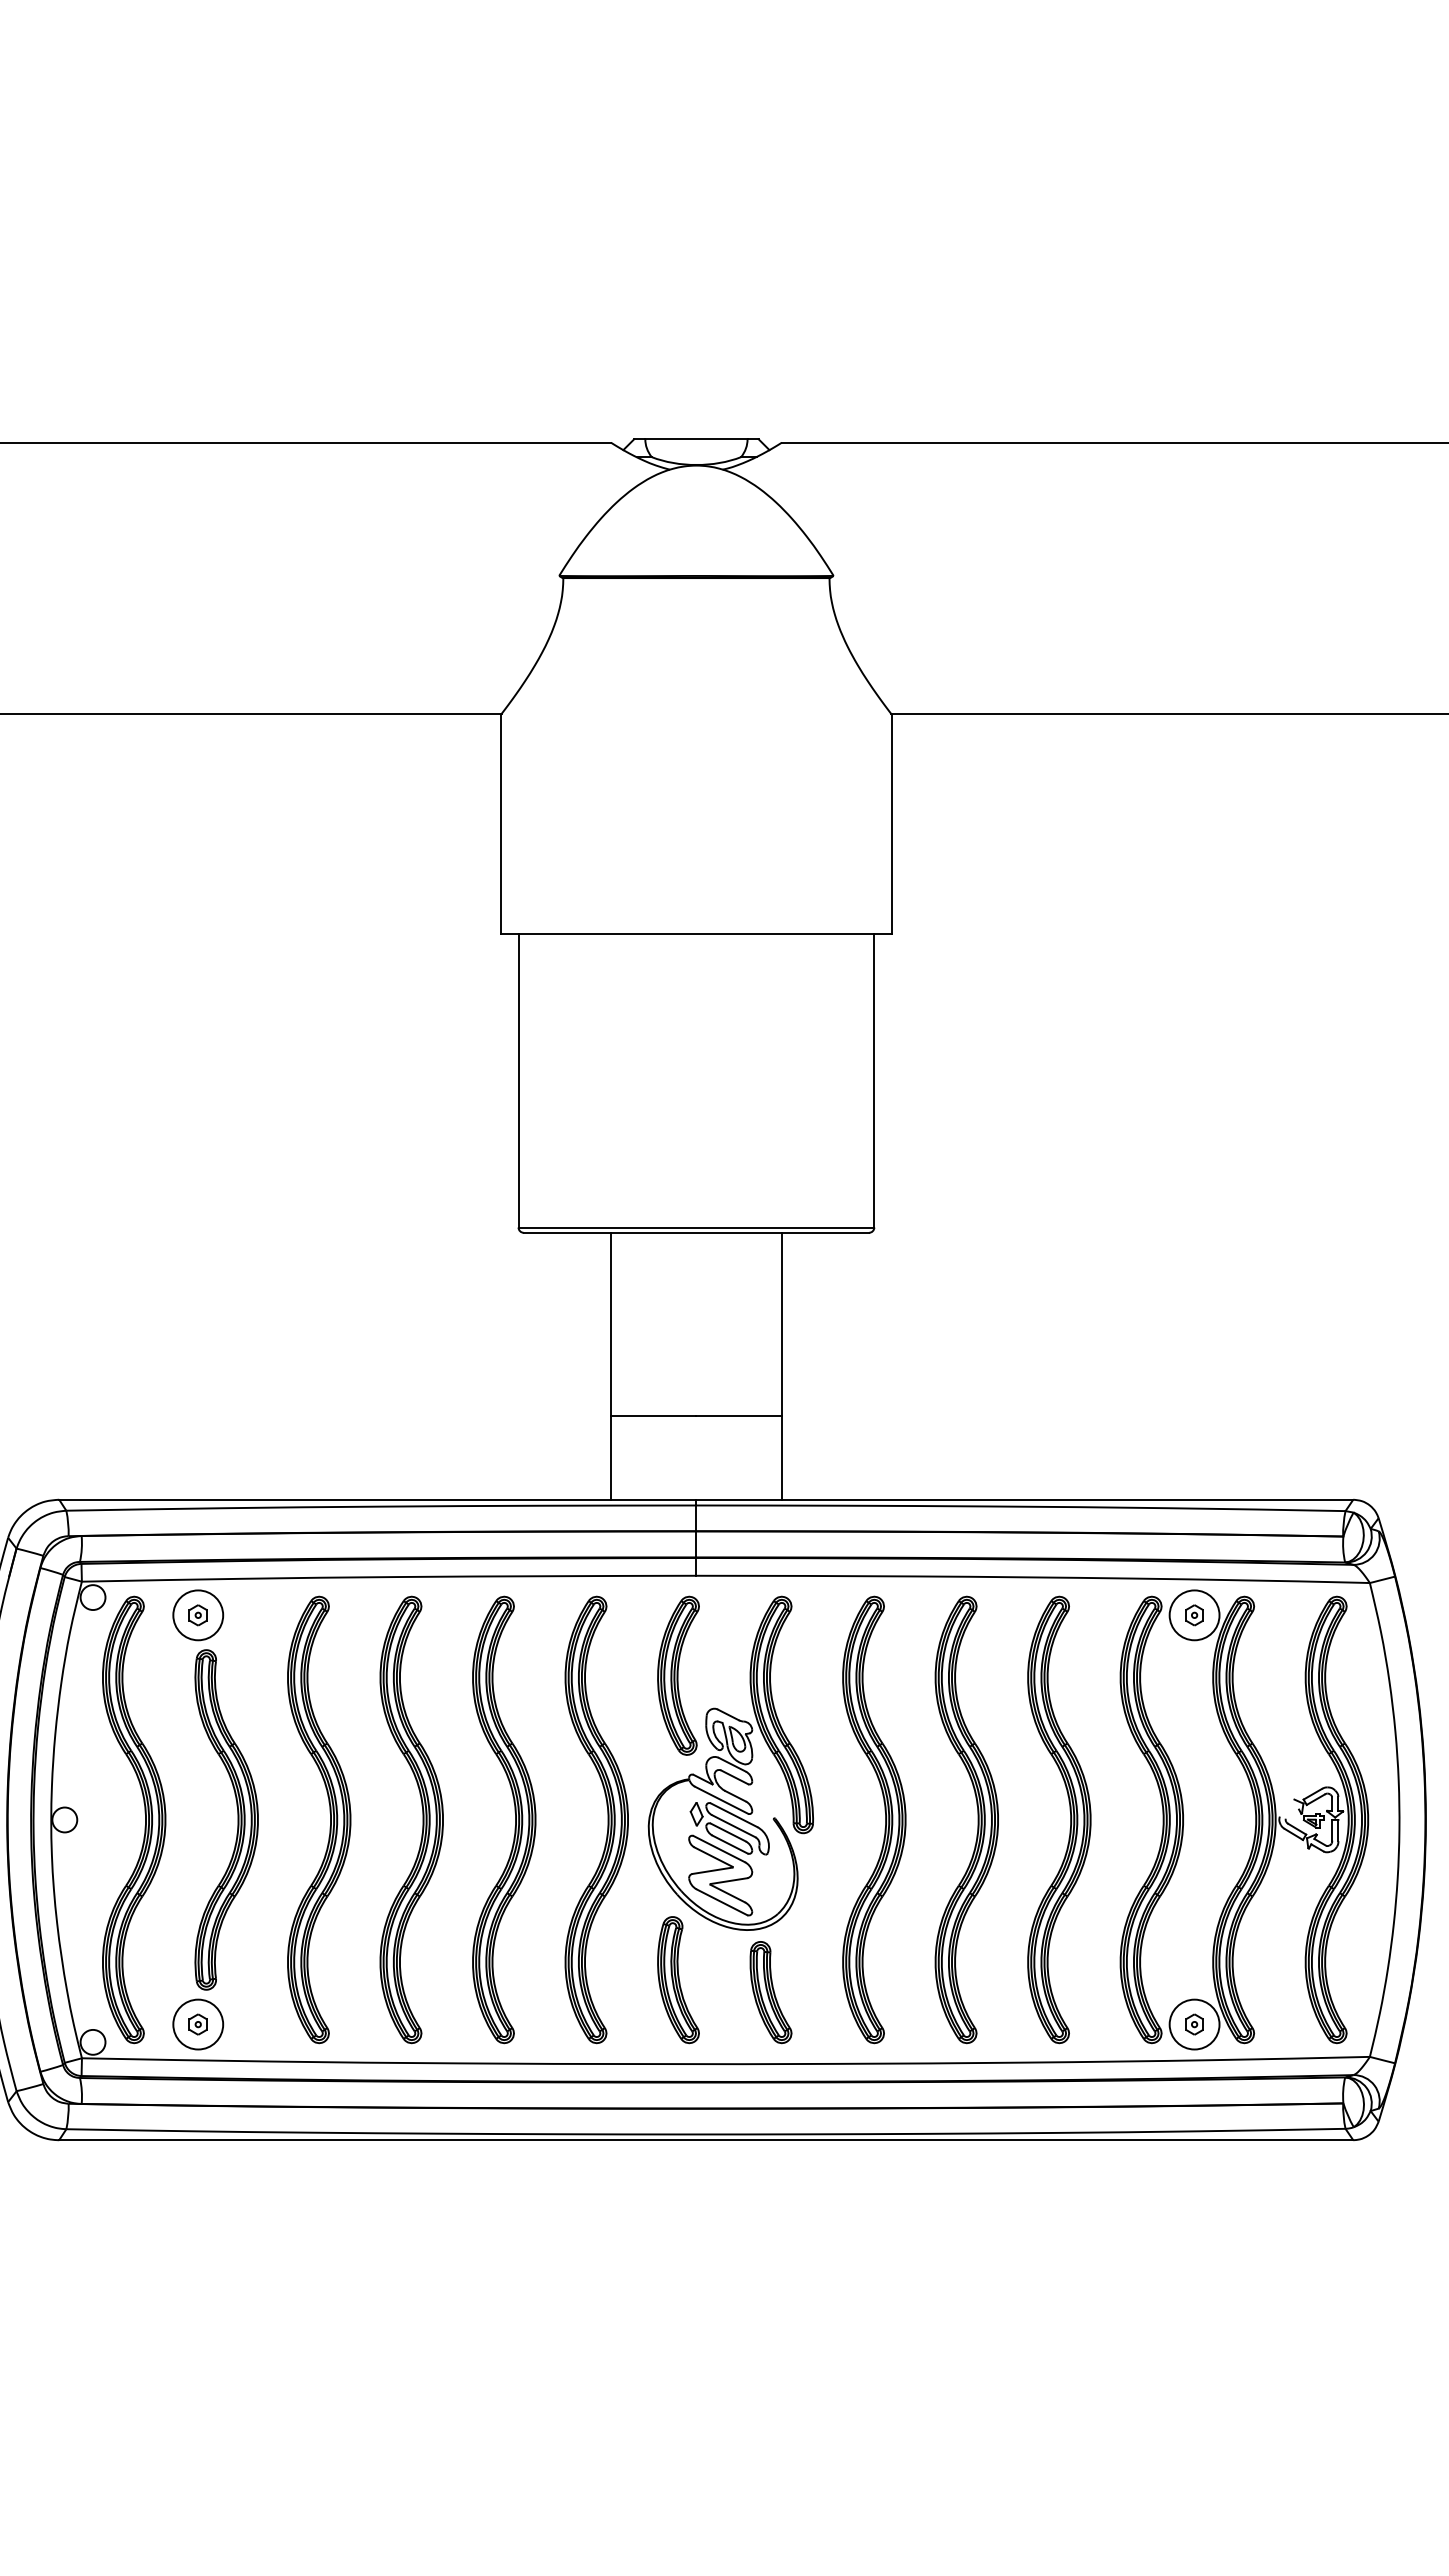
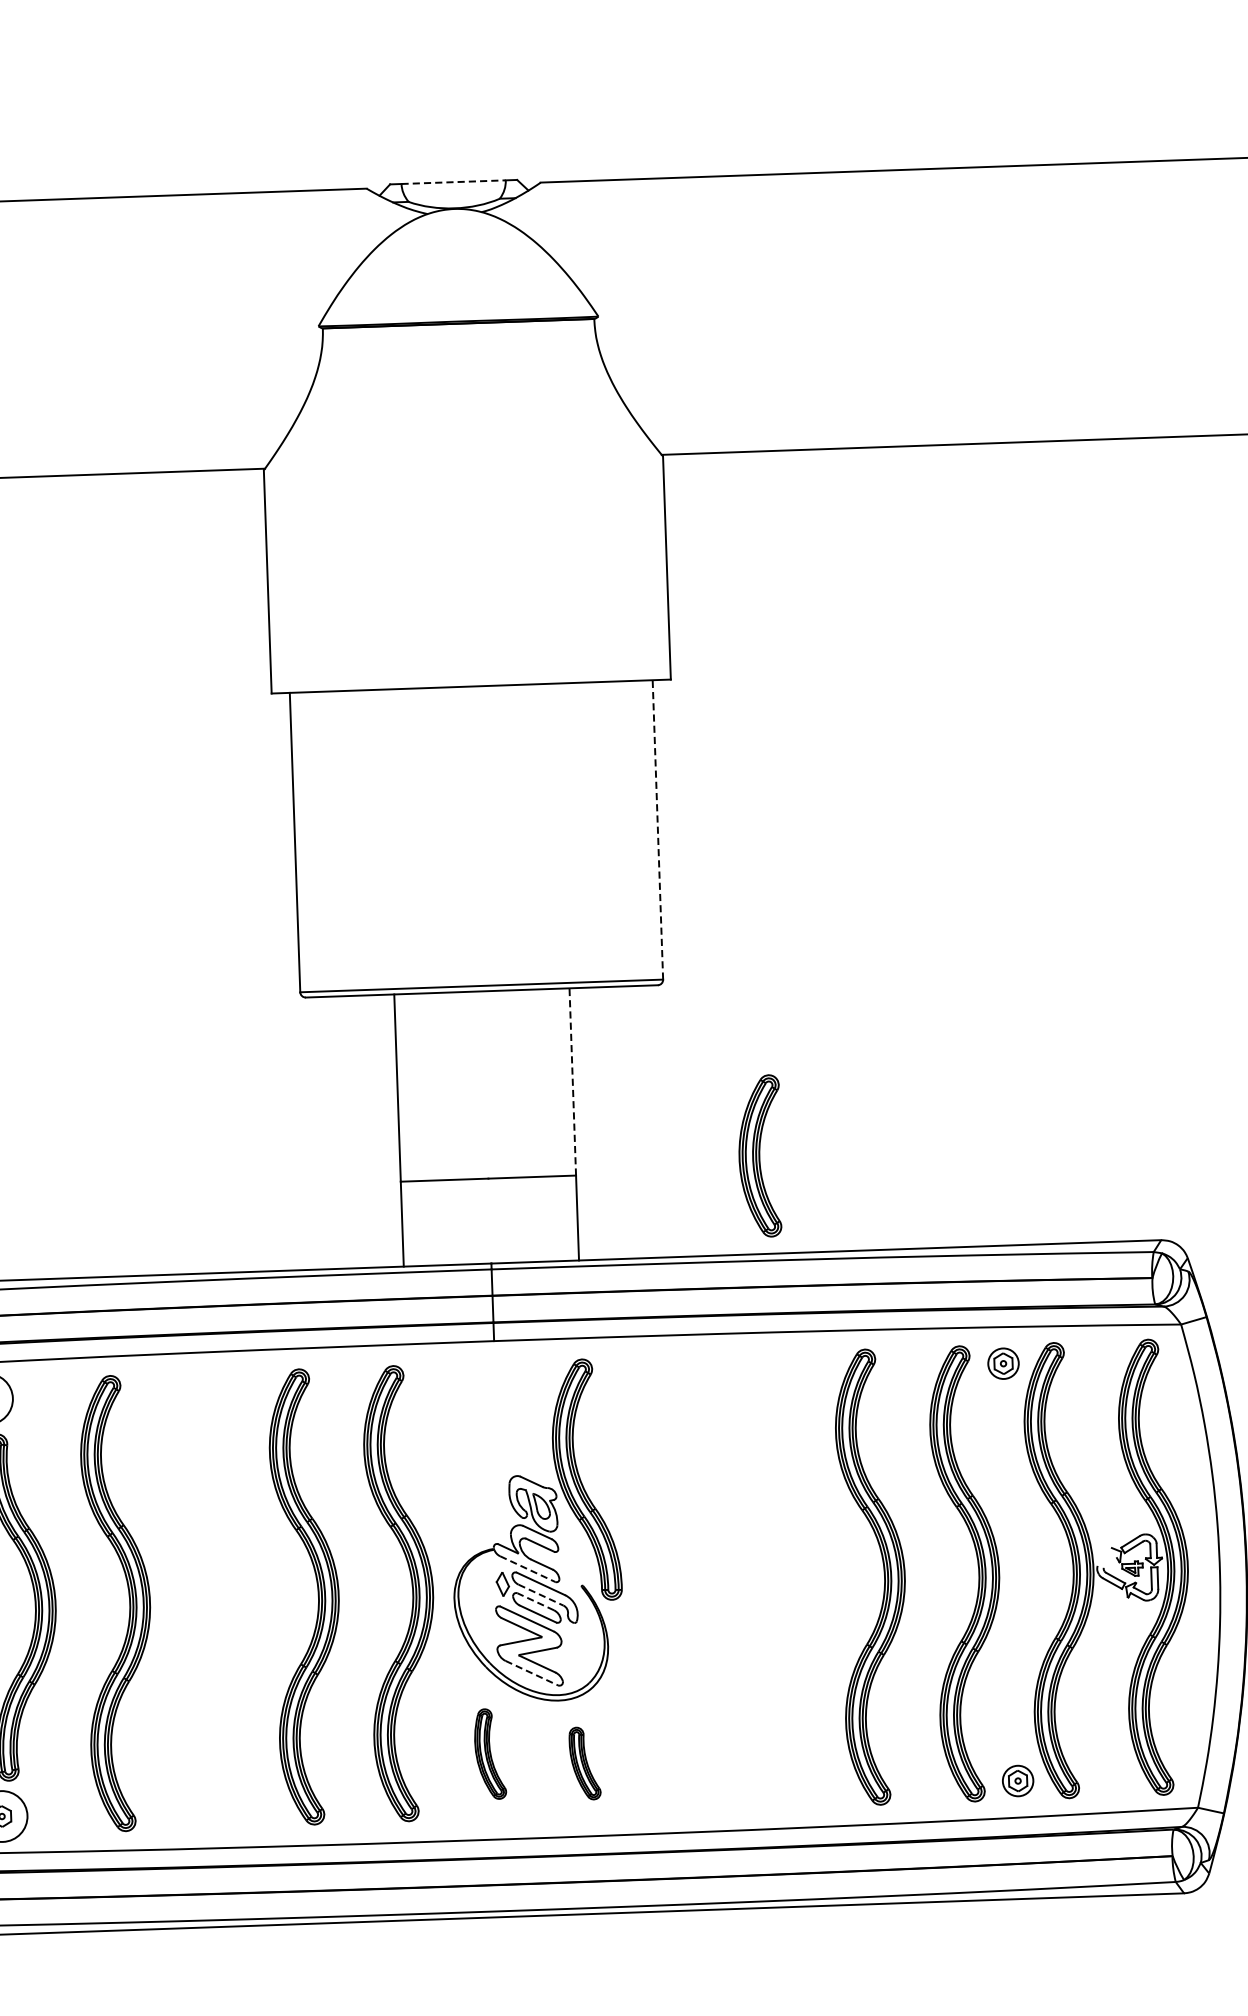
line: (696, 439) -> (453, 182), solid -> dashed
line: (874, 1080) -> (658, 829), solid -> dashed
line: (782, 1324) -> (572, 1081), solid -> dashed
circle: (1194, 1615) -> (1003, 1363), size x0.6
part: (678, 1675) -> (760, 1155), moved
line: (721, 1800) -> (527, 1569), solid -> dashed
part: (422, 1819) -> (223, 1599), removed
part: (885, 1819) -> (695, 1582), removed
part: (977, 1819) -> (789, 1579), removed
line: (734, 1826) -> (541, 1595), solid -> dashed
line: (728, 1832) -> (535, 1601), solid -> dashed
line: (722, 1902) -> (532, 1673), solid -> dashed
part: (678, 1980) -> (490, 1754), size x0.7
part: (770, 1992) -> (584, 1763), size x0.7
circle: (1194, 2024) -> (1018, 1780), size x0.6

